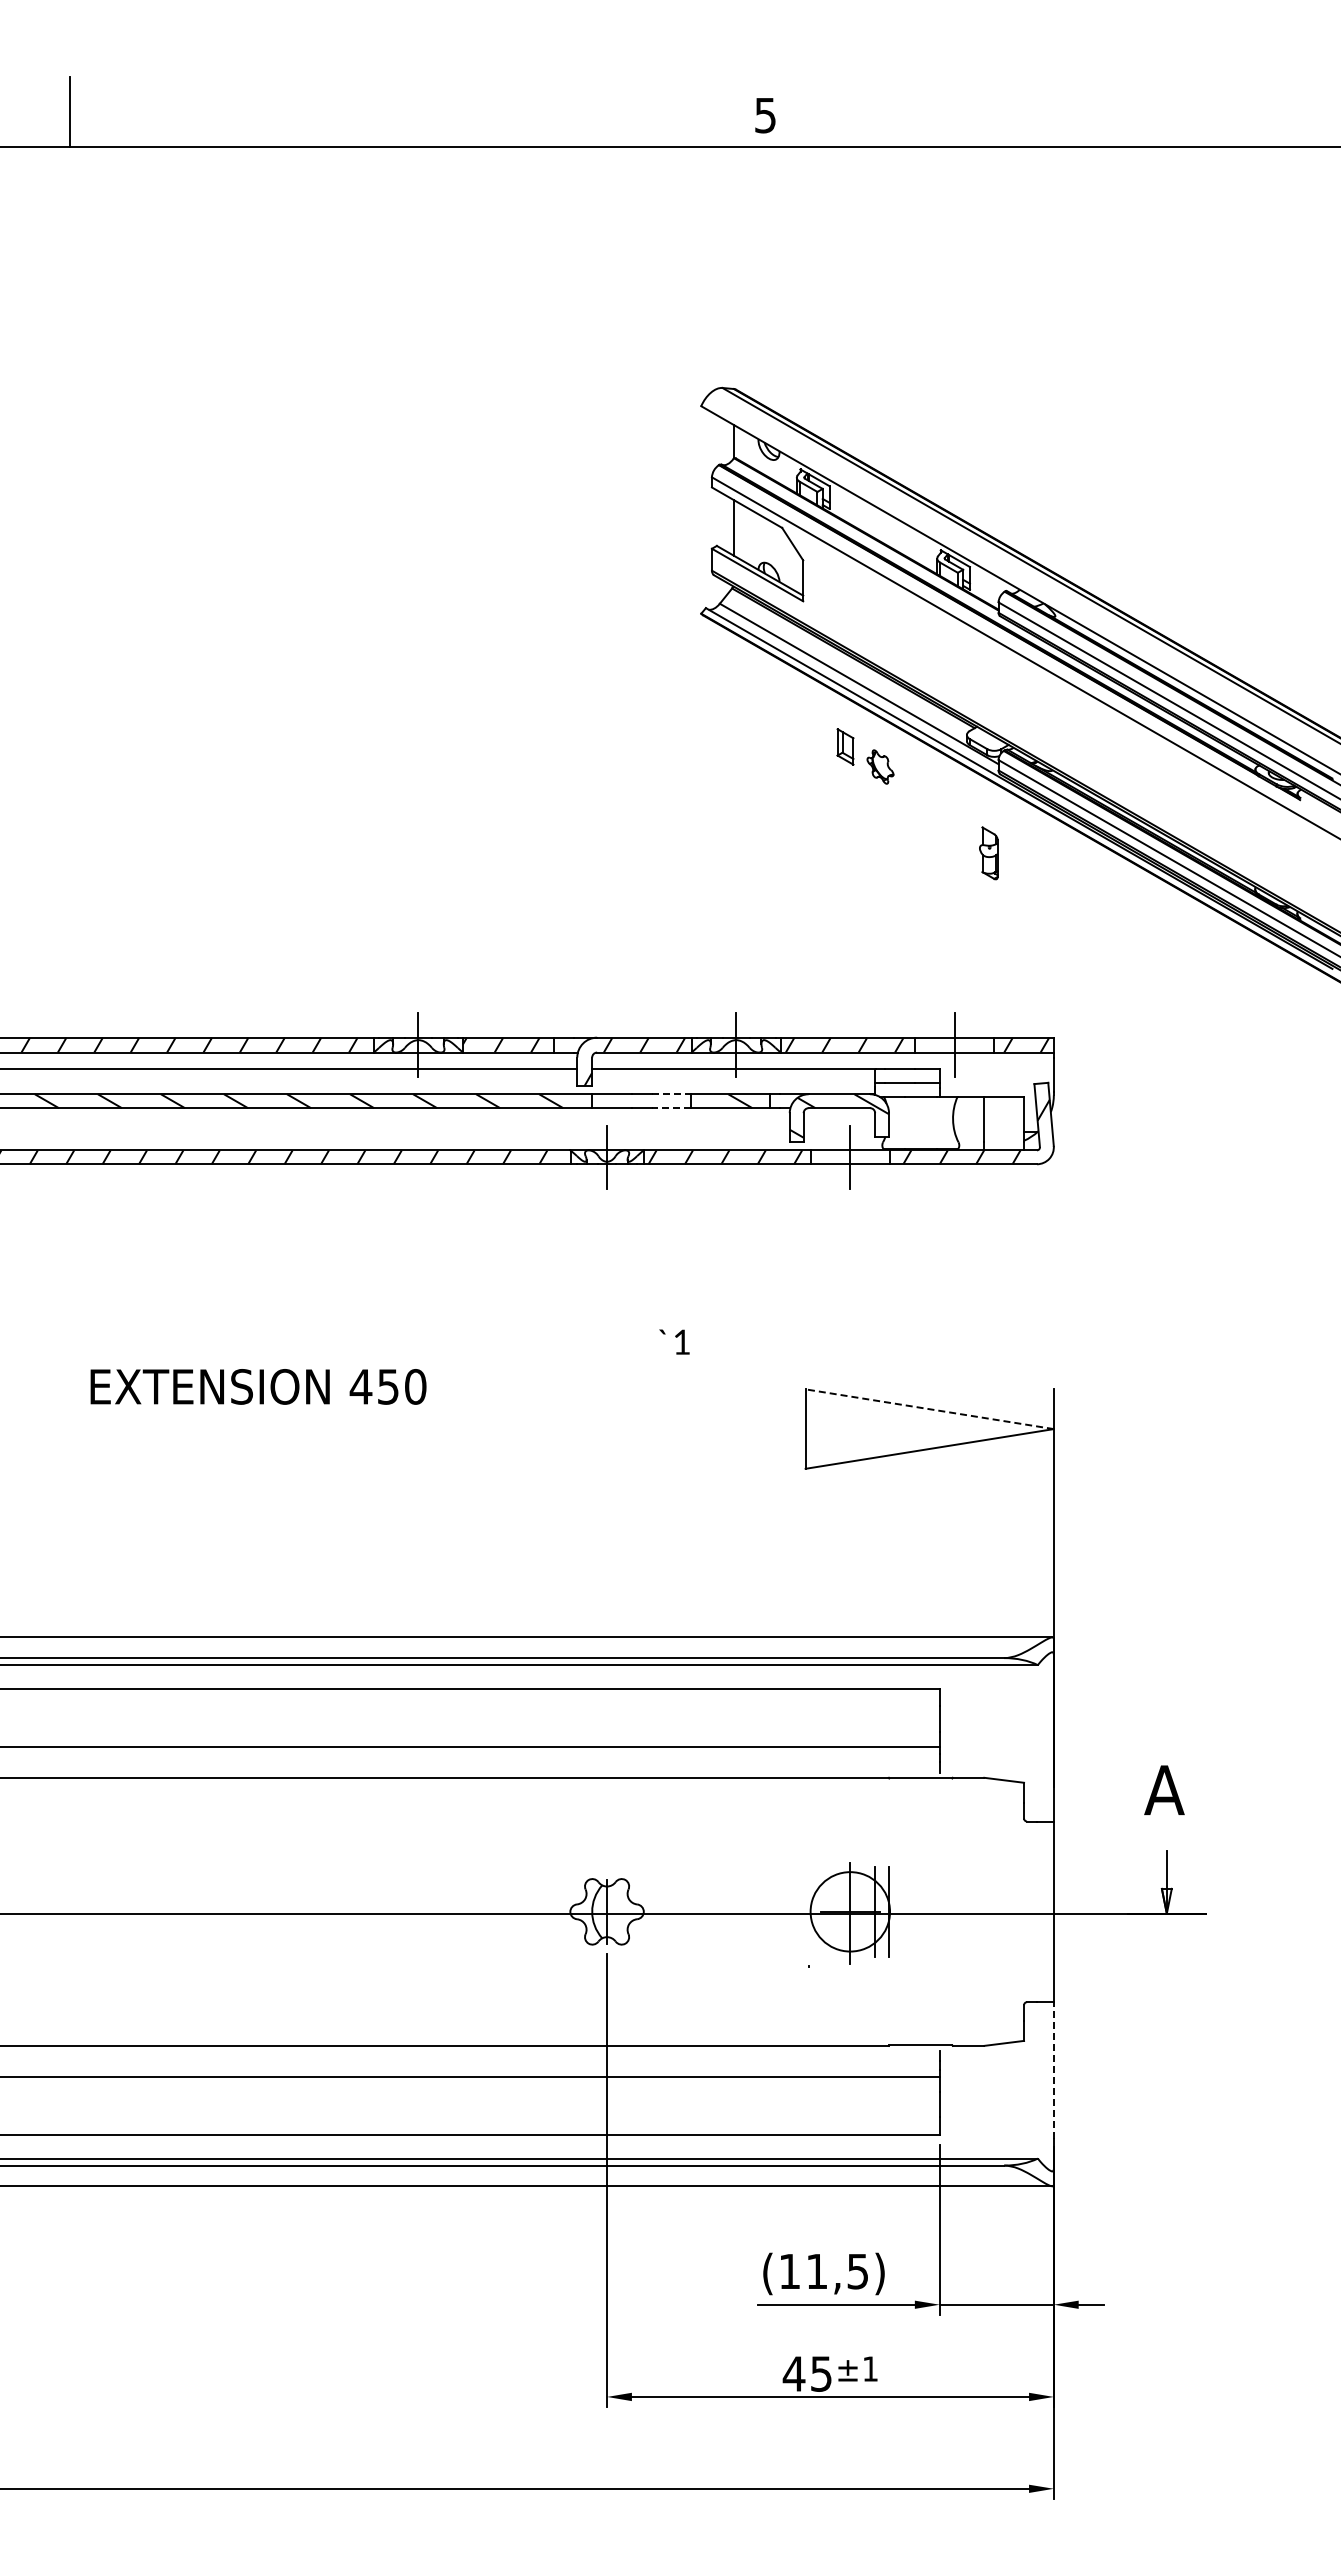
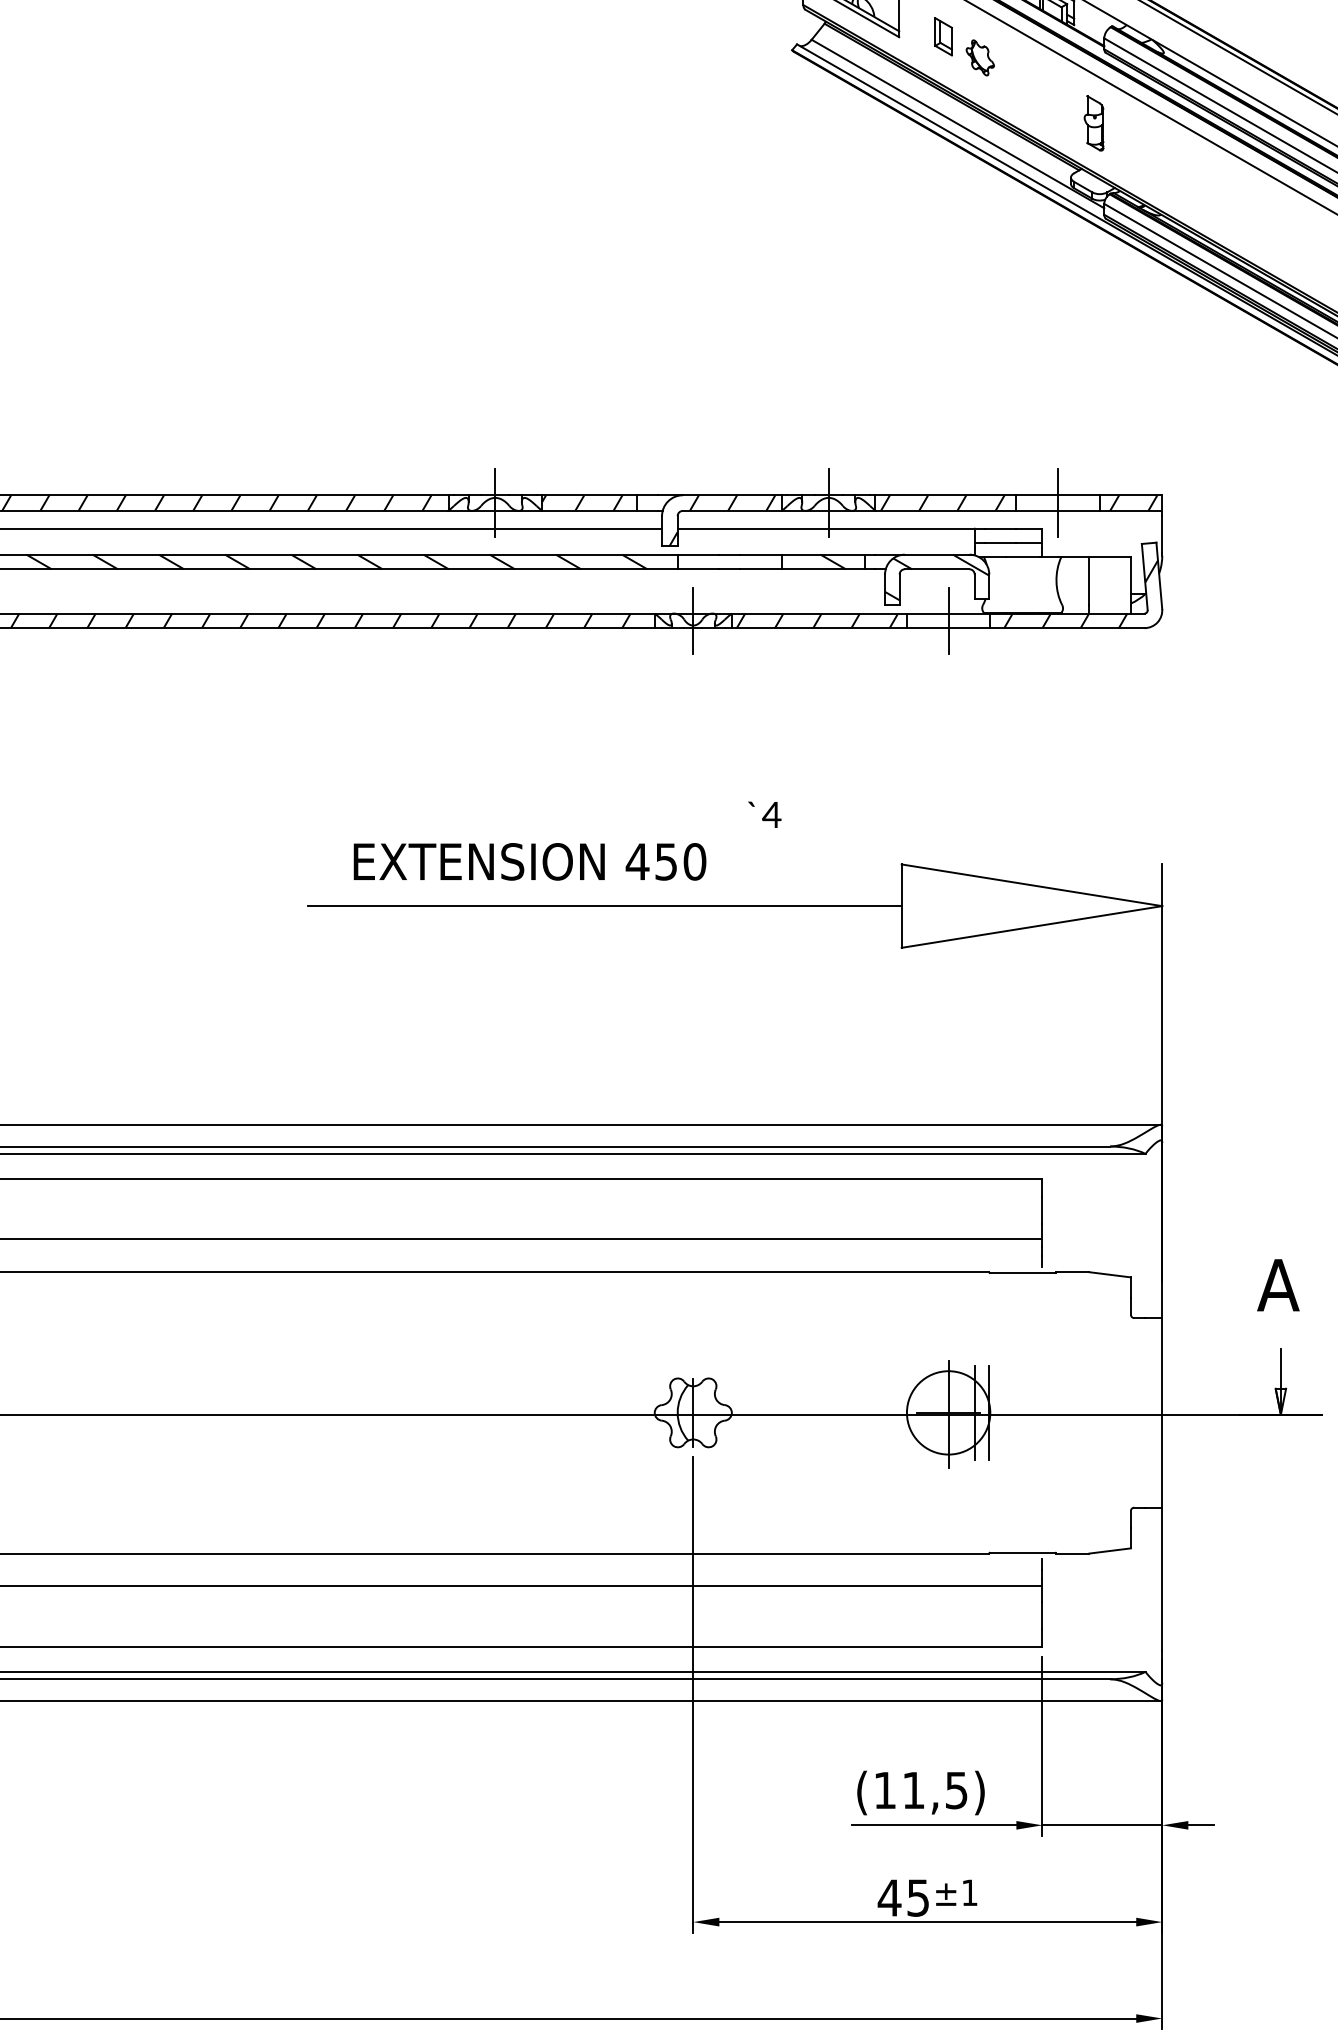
part: (845, 746) -> (943, 36), moved
part: (880, 766) -> (980, 57), moved
part: (988, 853) -> (1093, 123), moved
line: (671, 1094) -> (760, 554), dashed -> solid
line: (671, 1108) -> (760, 569), dashed -> solid
text: (681, 1341) -> (771, 814), 1 -> 4
text: (258, 1386) -> (529, 861), moved
line: (929, 1409) -> (1031, 885), dashed -> solid
line: (522, 1429) -> (604, 906), added
line: (1053, 2070) -> (1161, 1579), dashed -> solid

